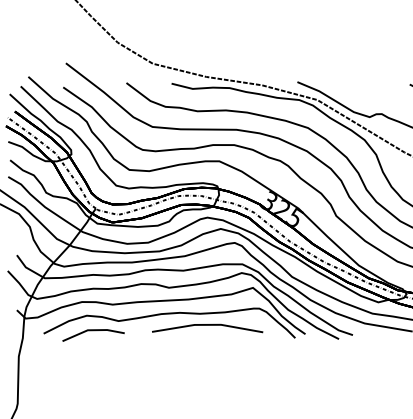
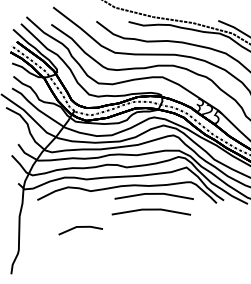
line: (93, 331) -> (80, 227), moved
line: (203, 347) -> (151, 210), added

